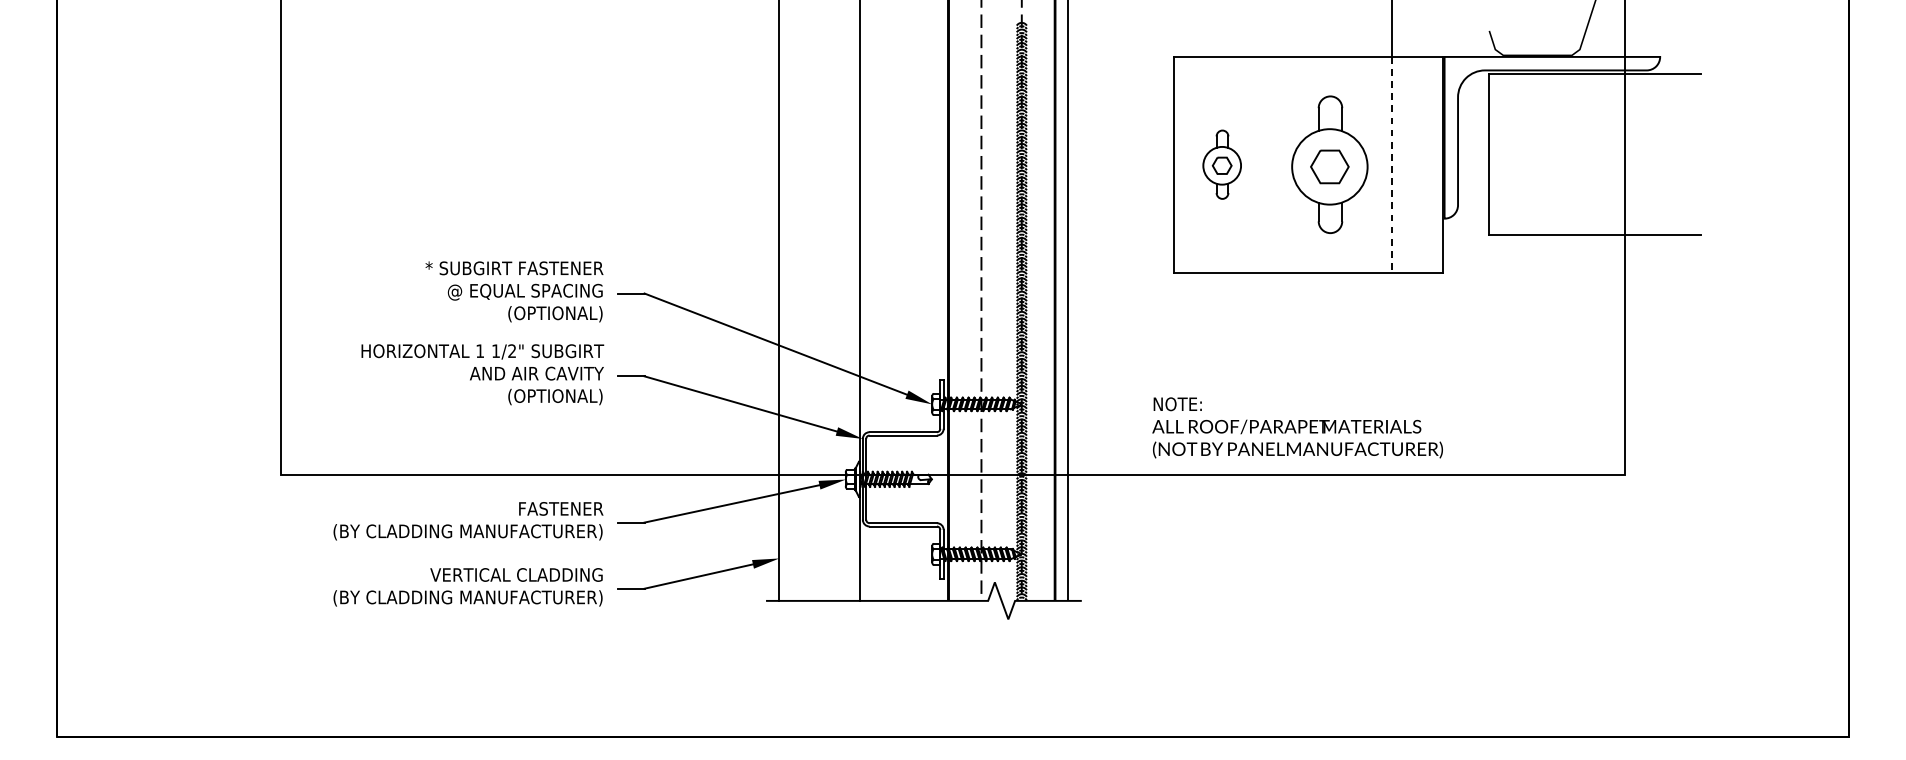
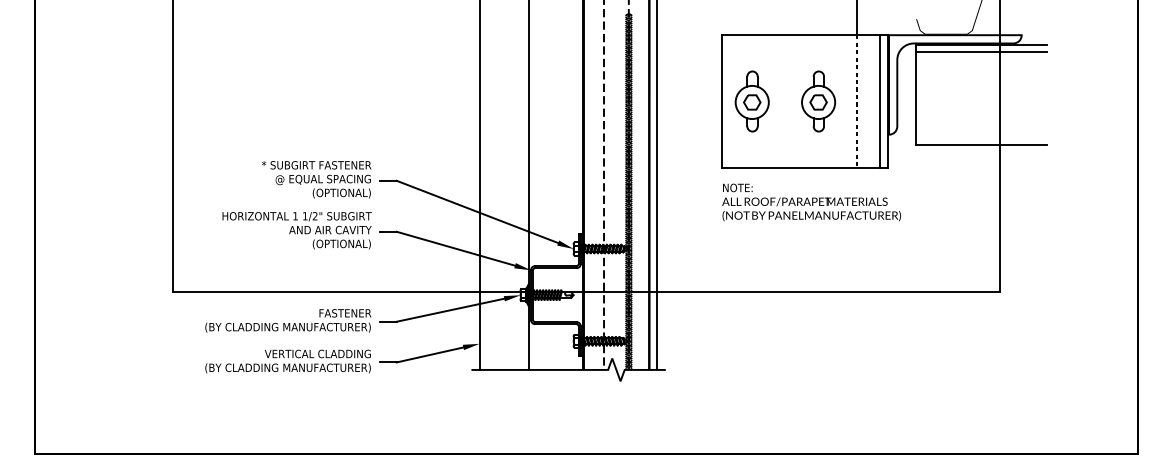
line: (1594, 83) -> (981, 51), added
part: (1221, 164) -> (751, 101), size x1.43
part: (1329, 164) -> (818, 101), size x0.71
line: (1429, 164) -> (879, 101), added
text: (1297, 427) -> (811, 202), moved

